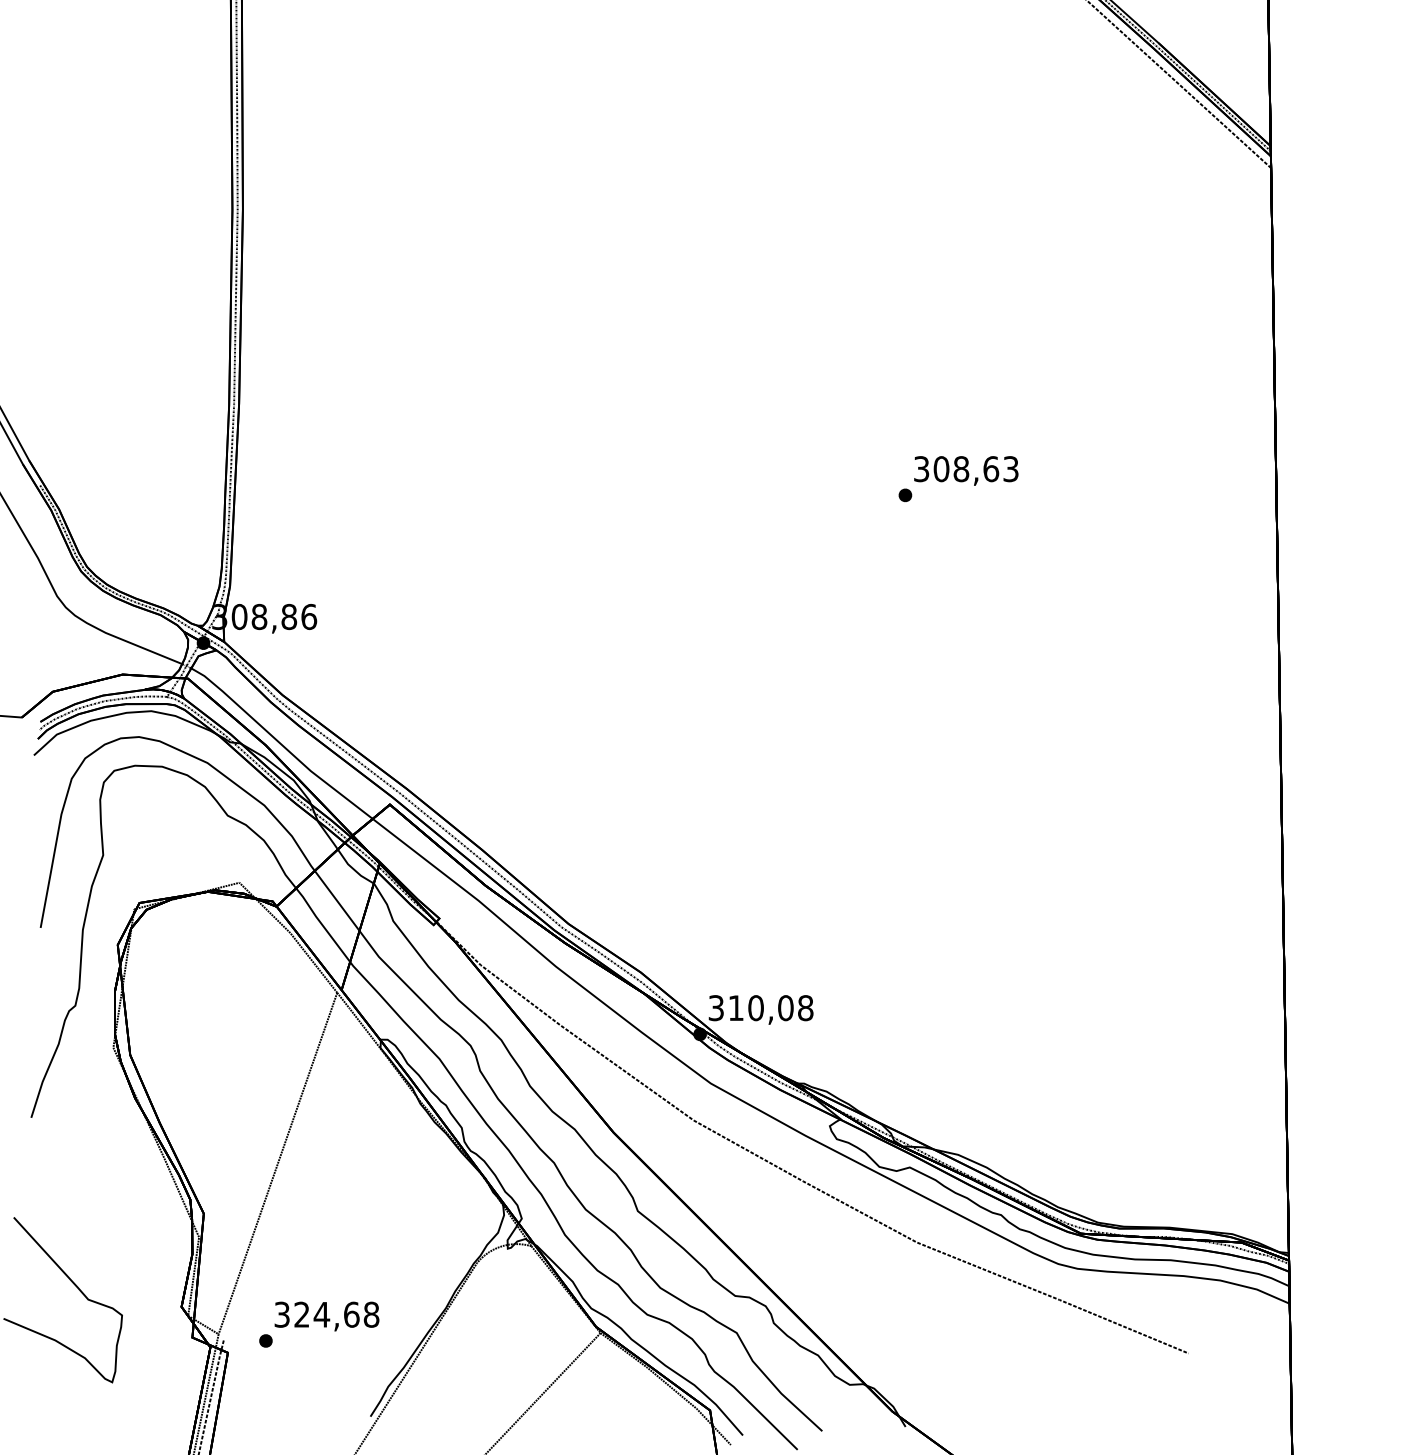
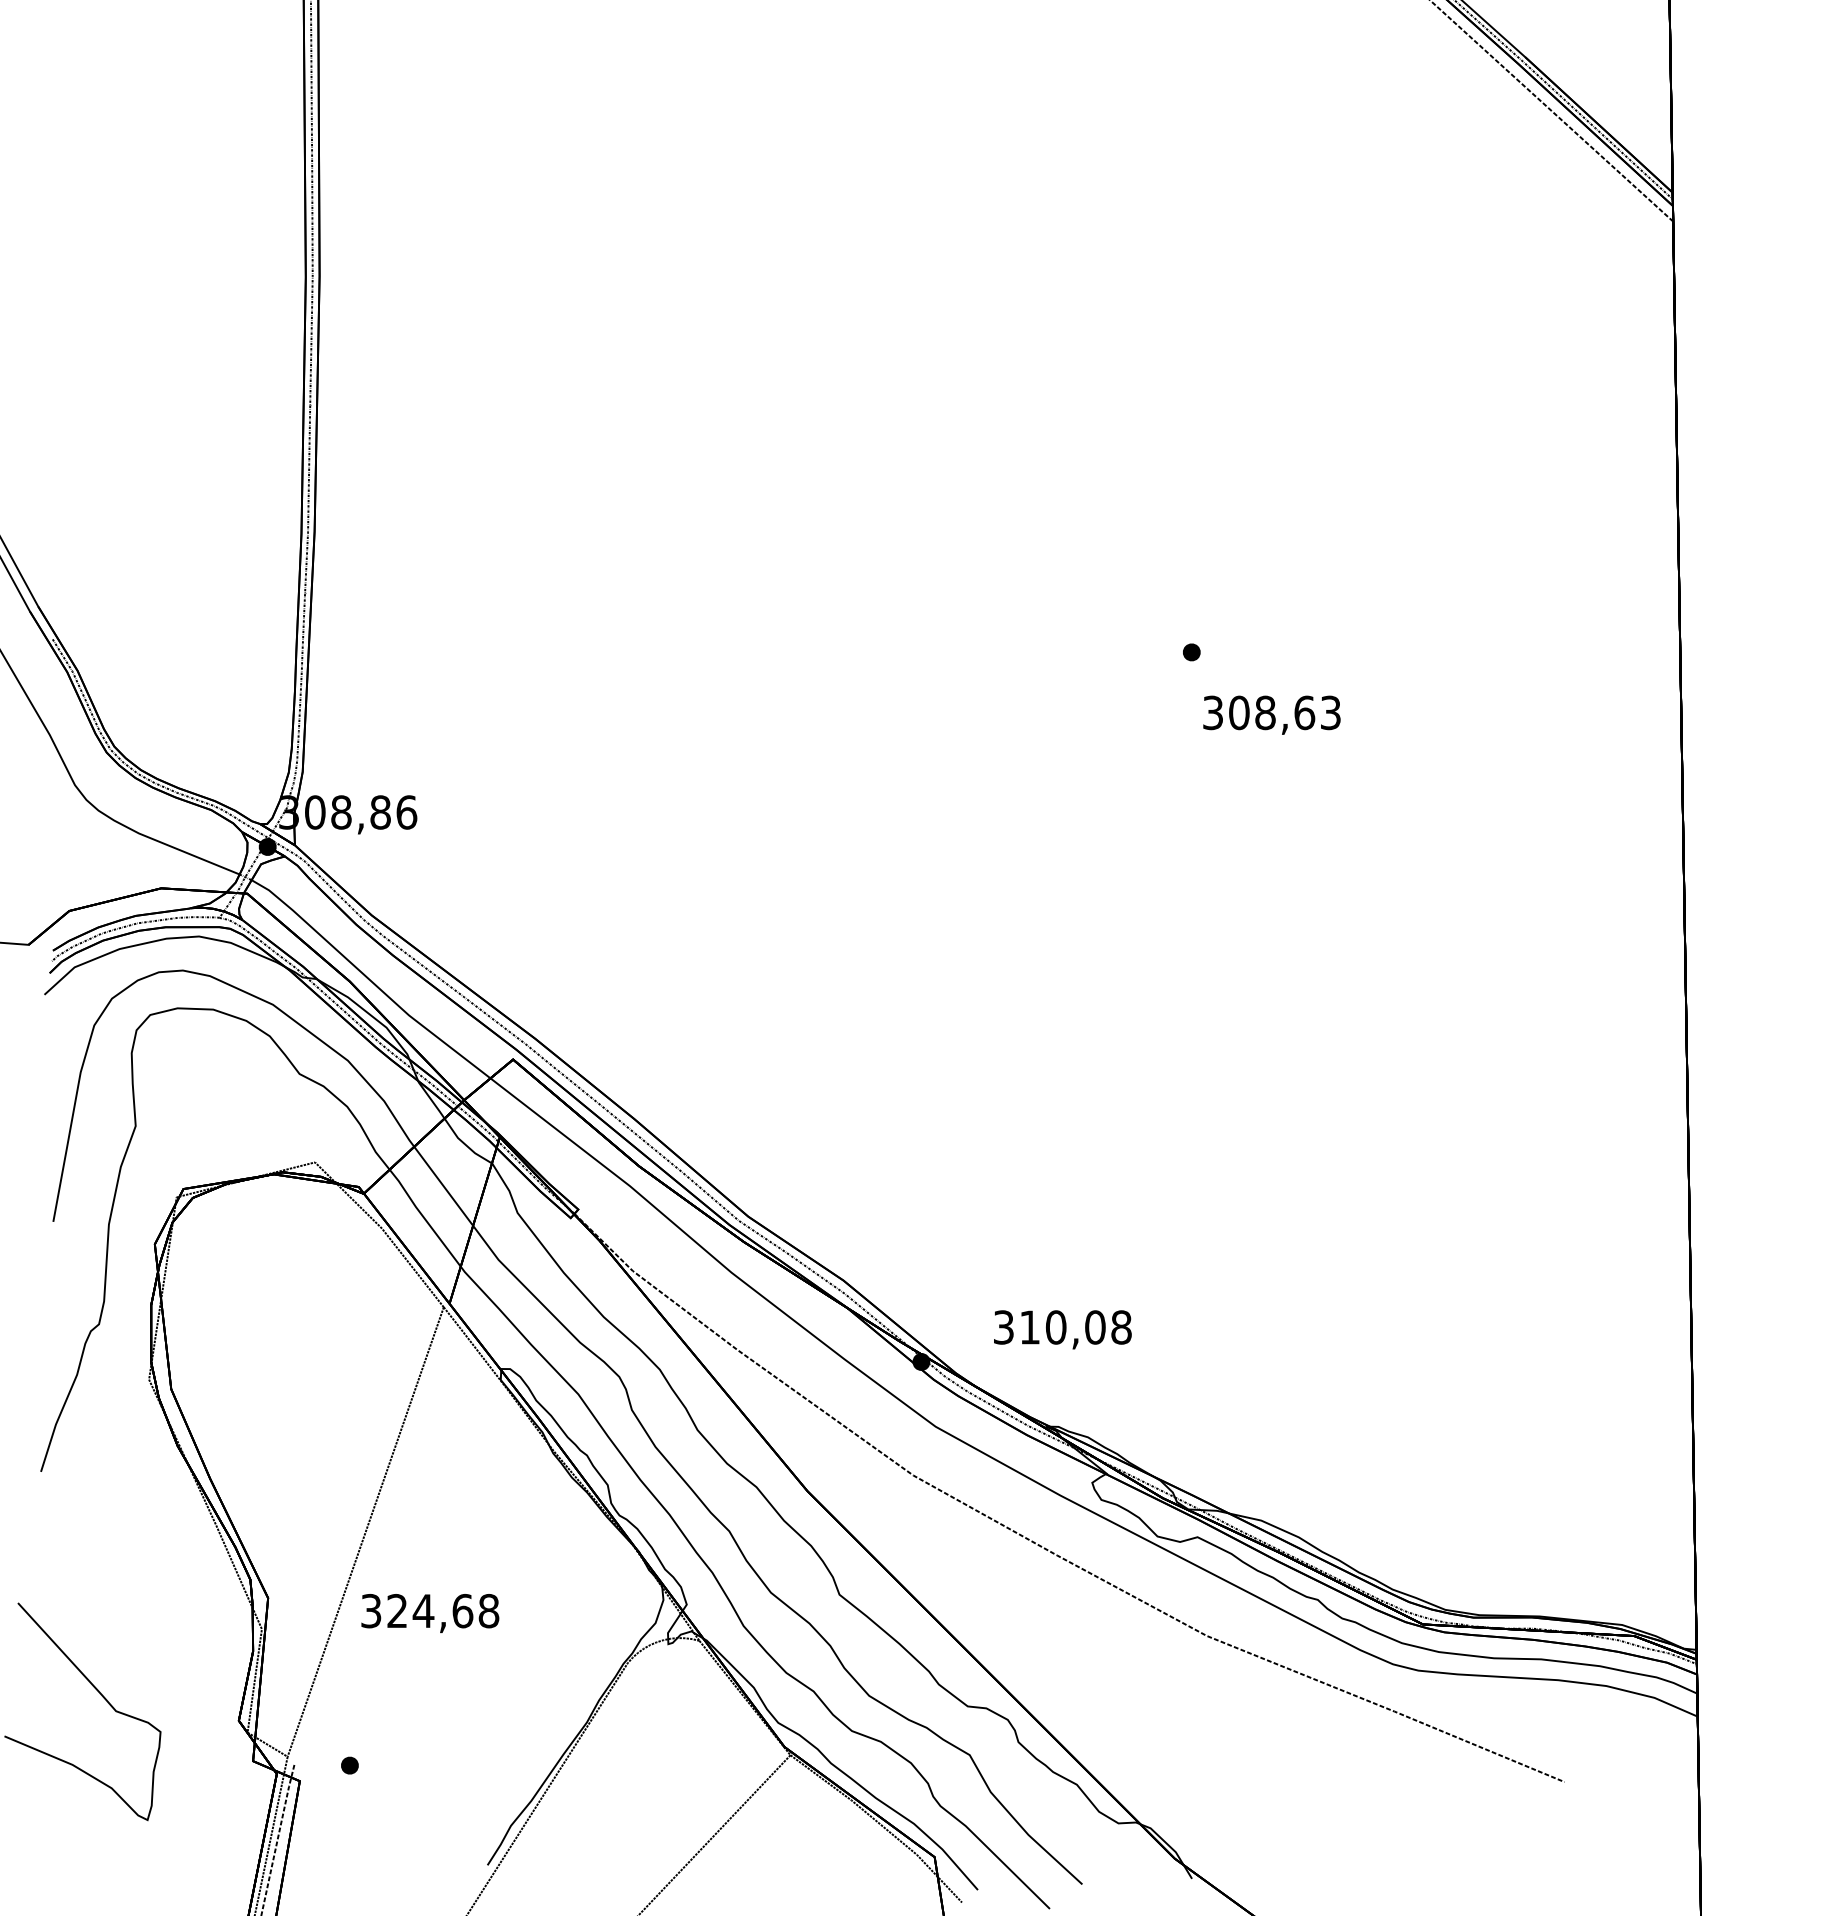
text: (965, 470) -> (1271, 714), moved
text: (760, 1009) -> (1062, 1329), moved
text: (327, 1316) -> (430, 1613), moved

